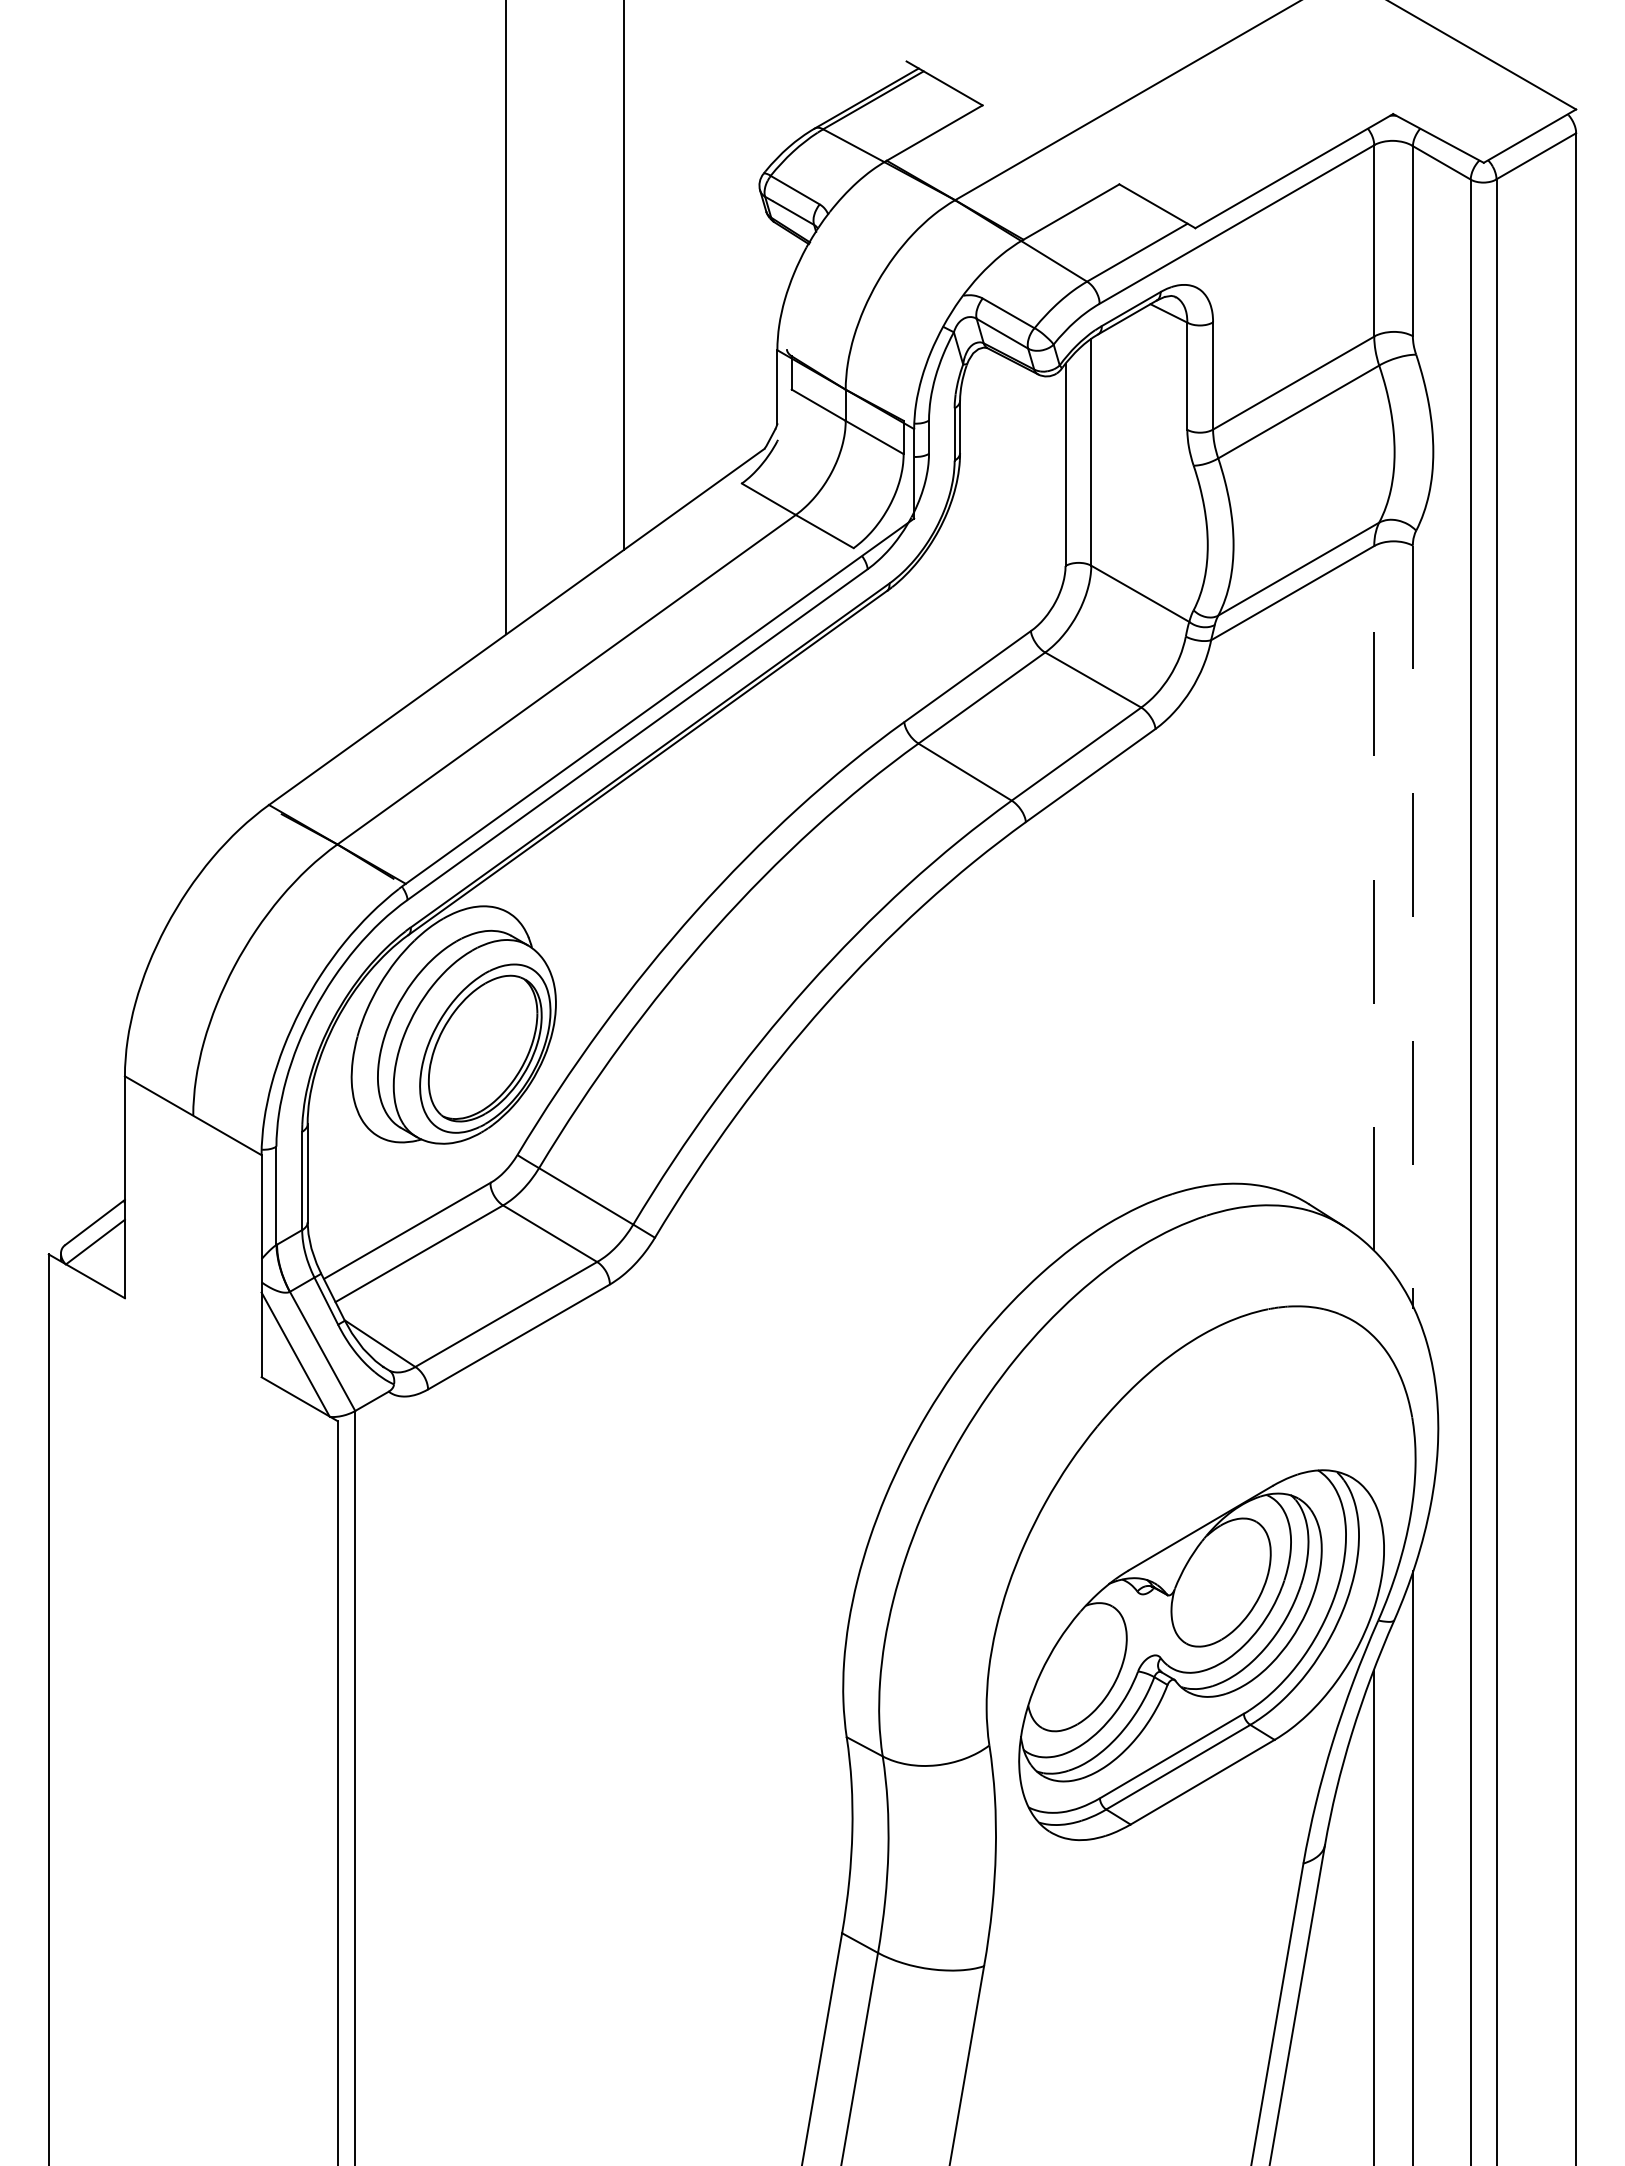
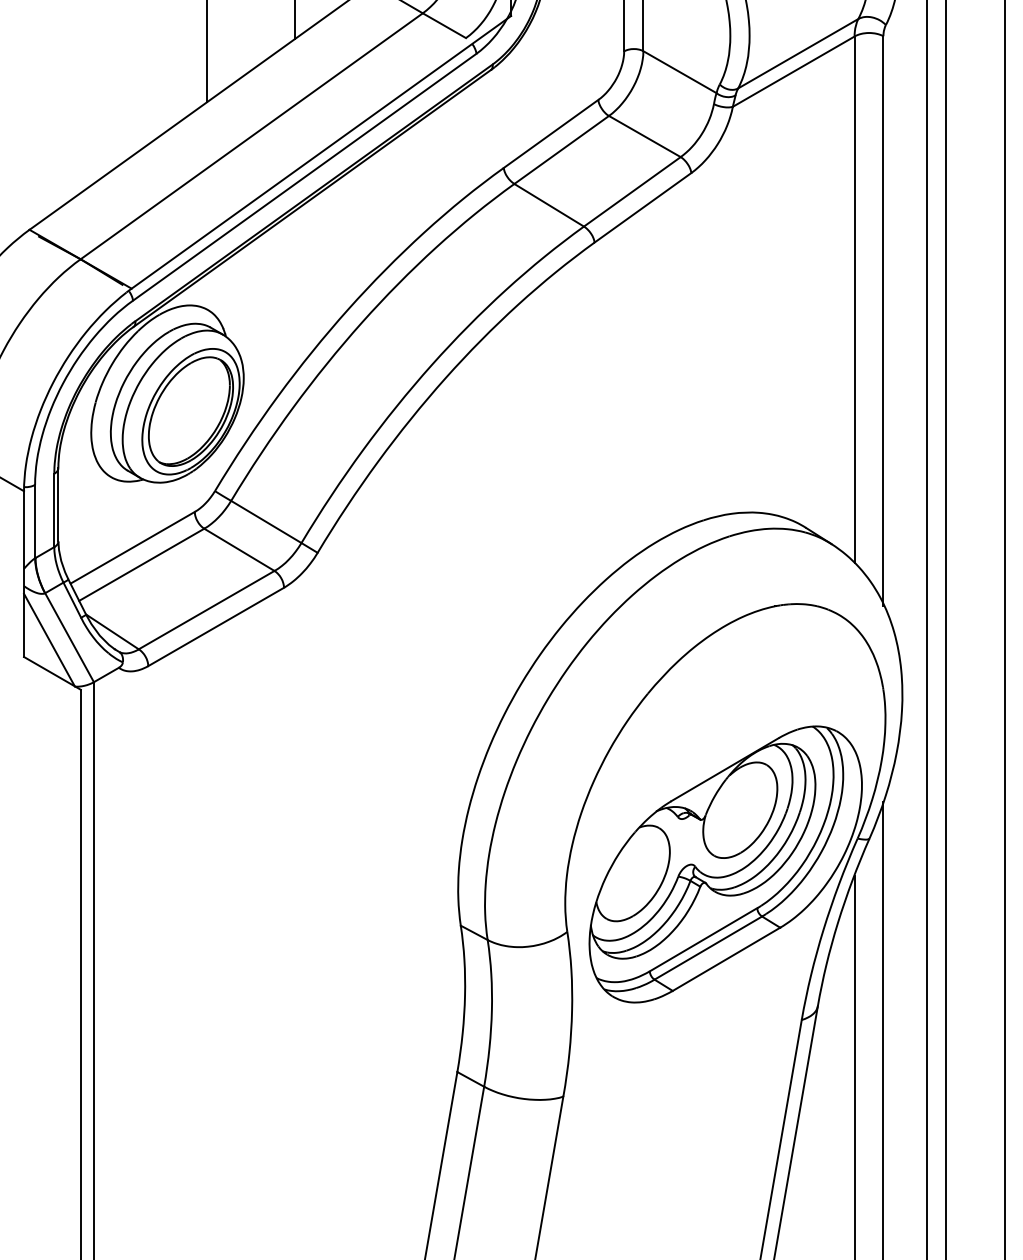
line: (1374, 898) -> (854, 299), dashed -> solid
line: (1412, 927) -> (883, 321), dashed -> solid

